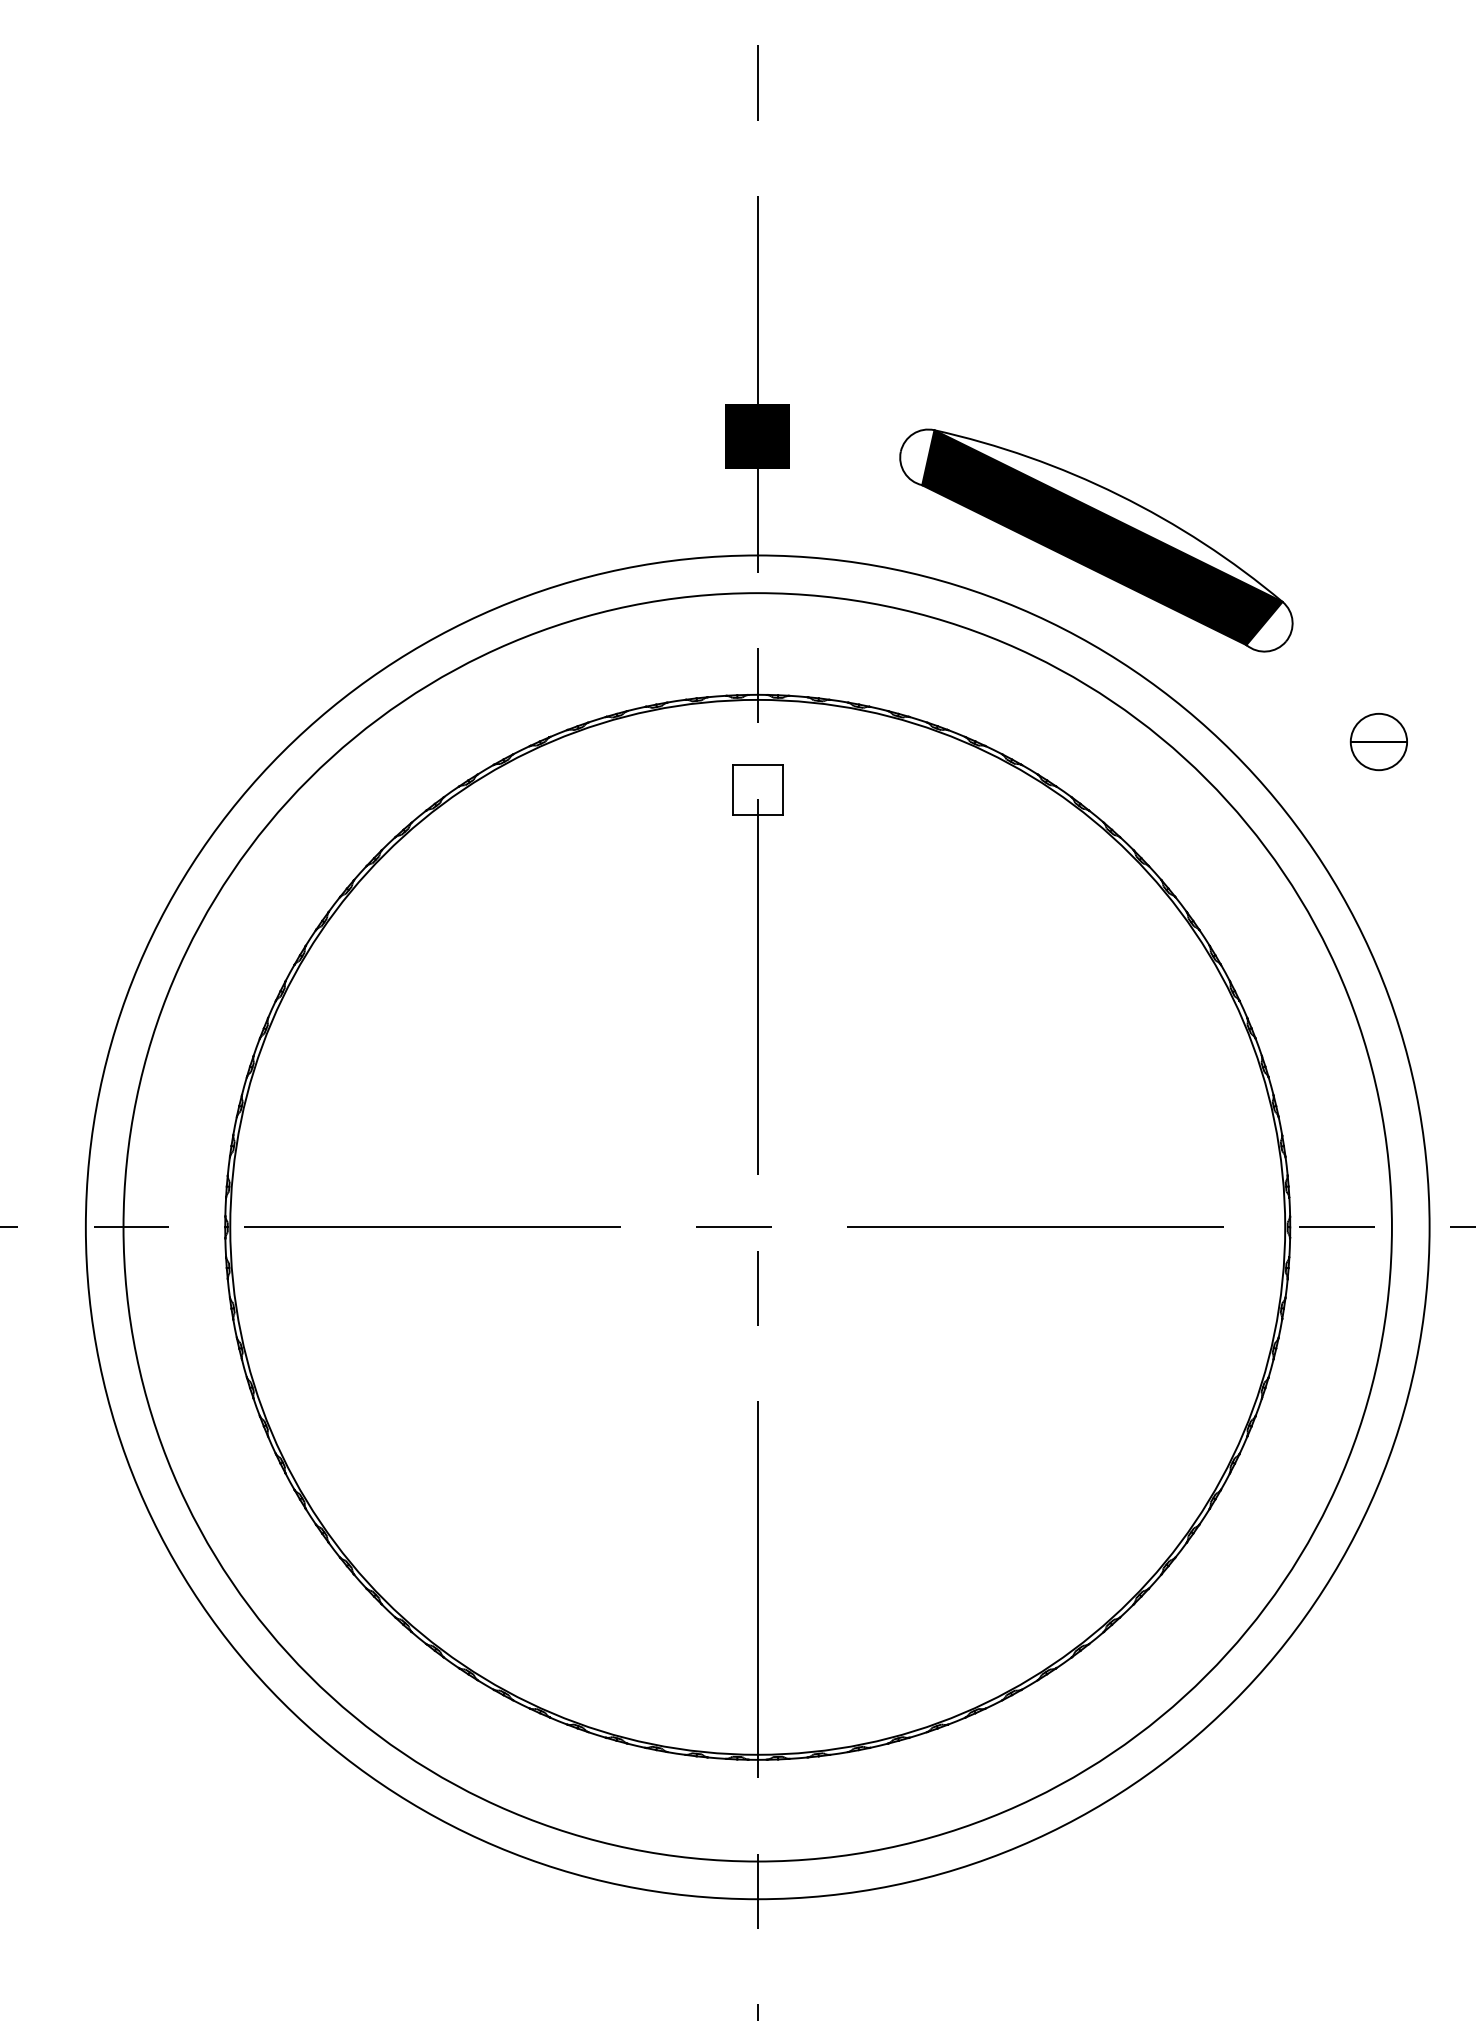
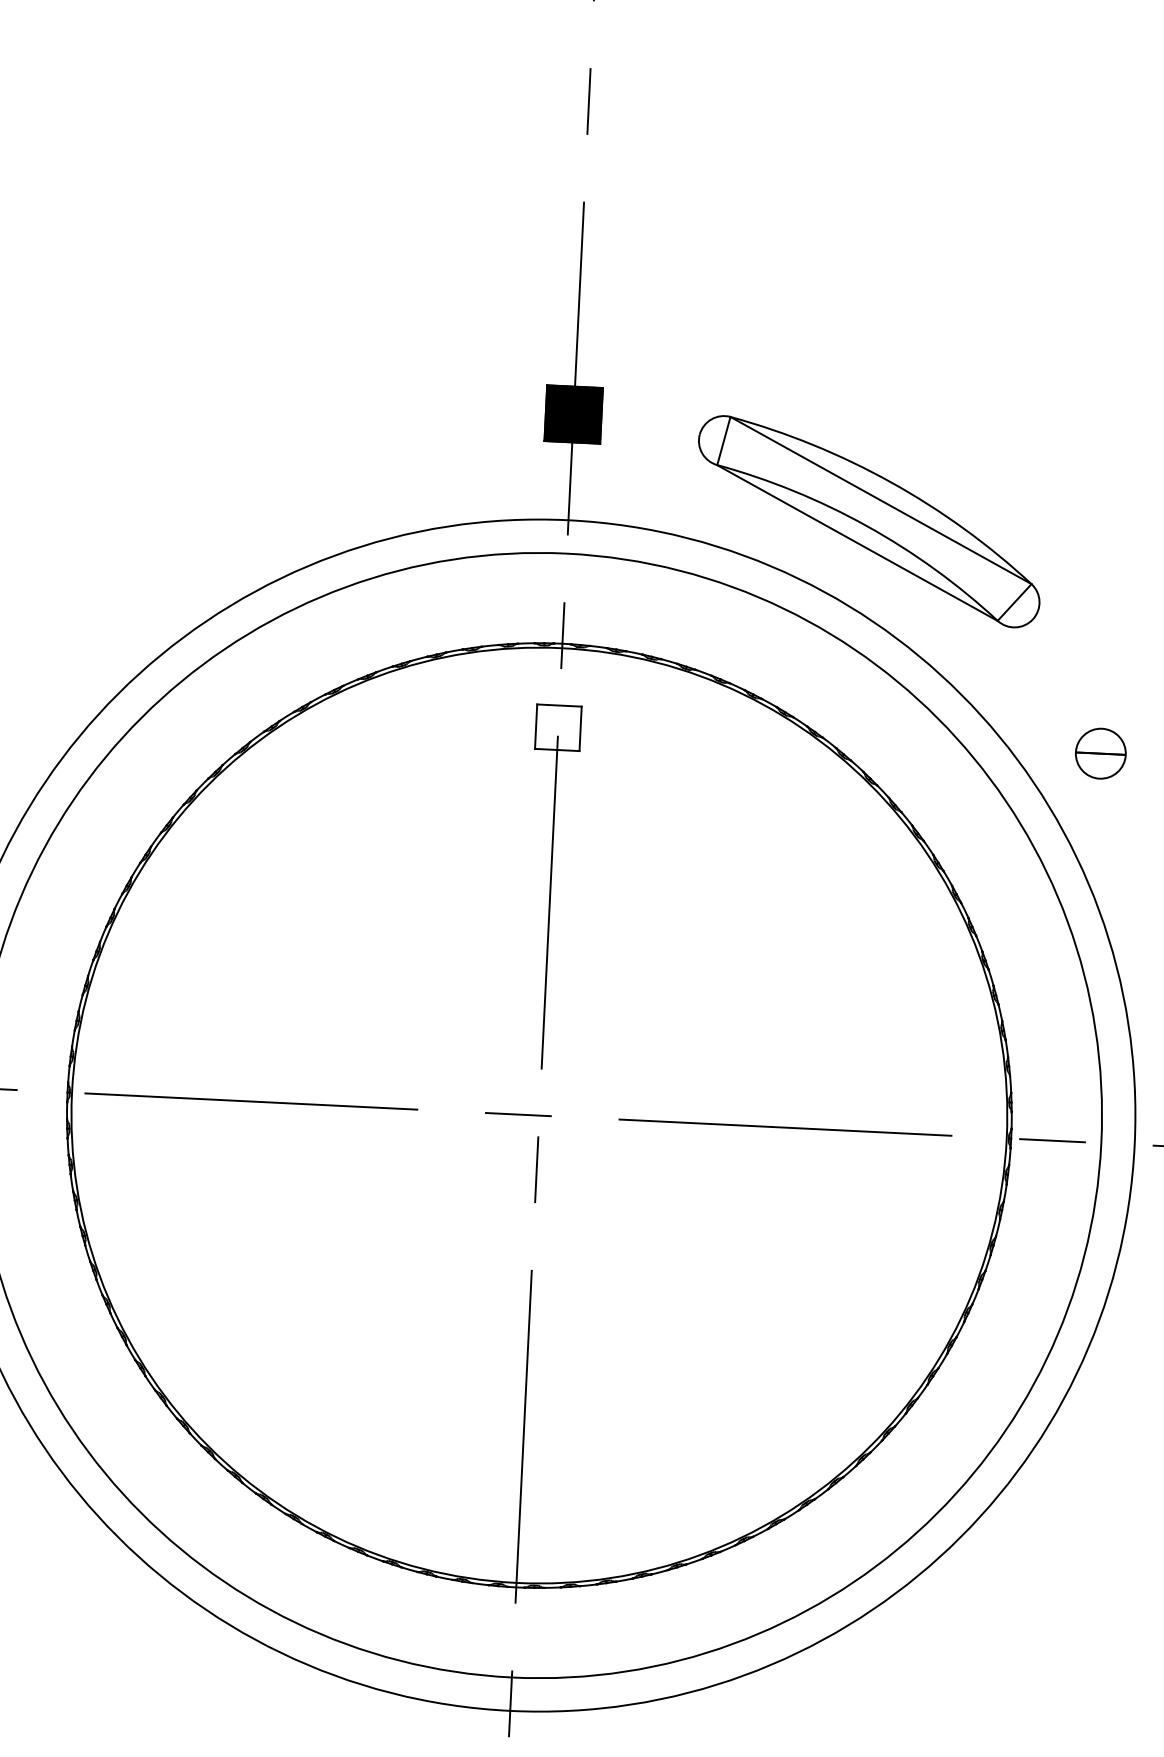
fill: (1102, 537) -> (874, 519), removed
part: (1378, 742) -> (1100, 754), moved

